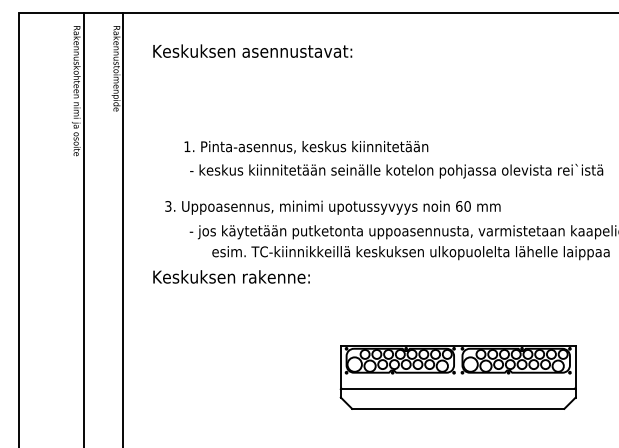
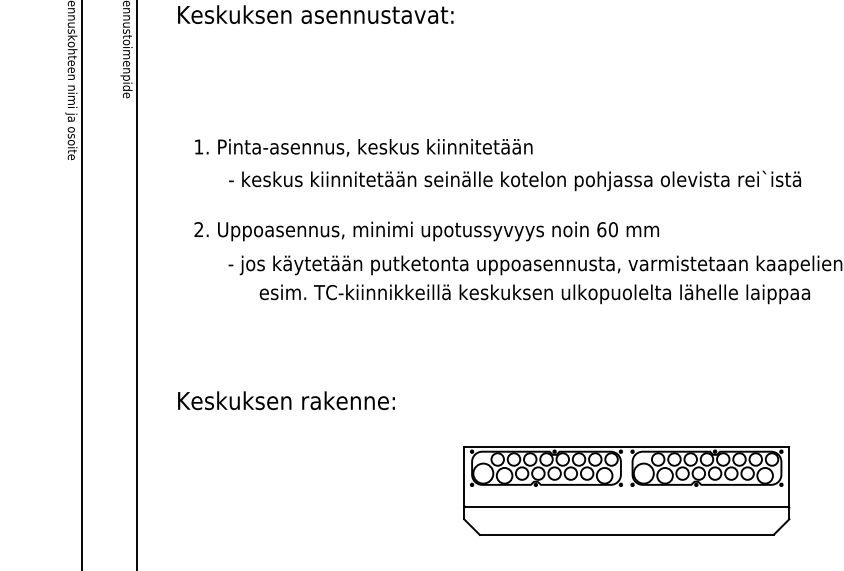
text: (306, 147) -> (363, 148), moved
text: (168, 206) -> (199, 229), 3. -> 2.
text: (231, 276) -> (286, 400), moved
part: (457, 377) -> (625, 491), moved

